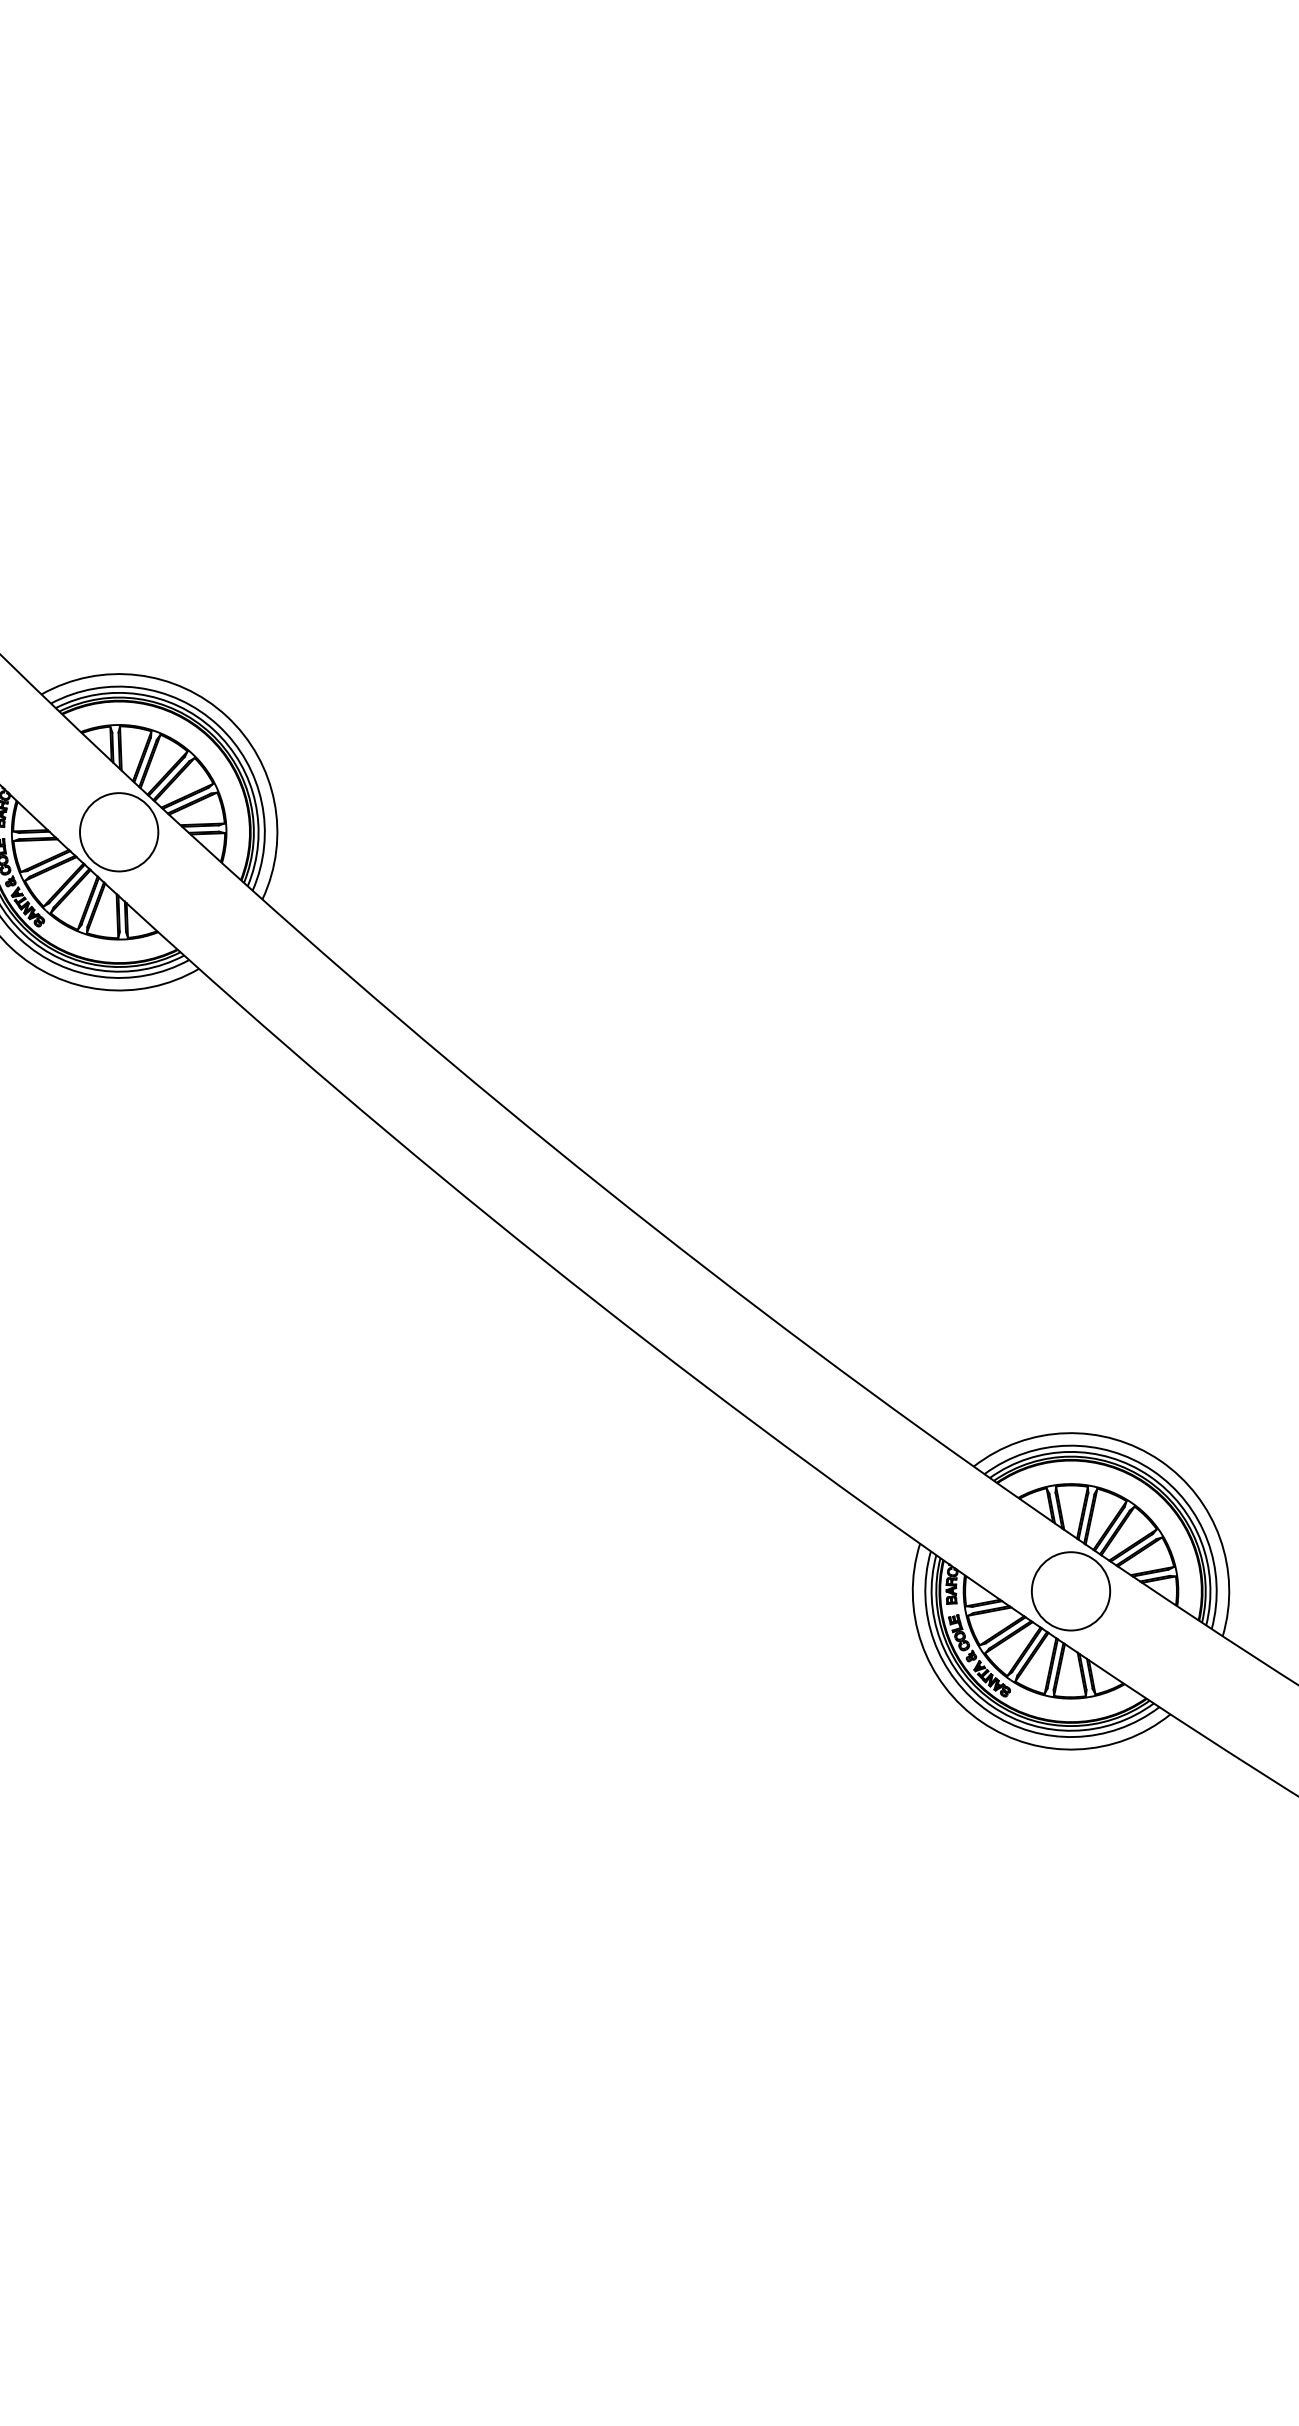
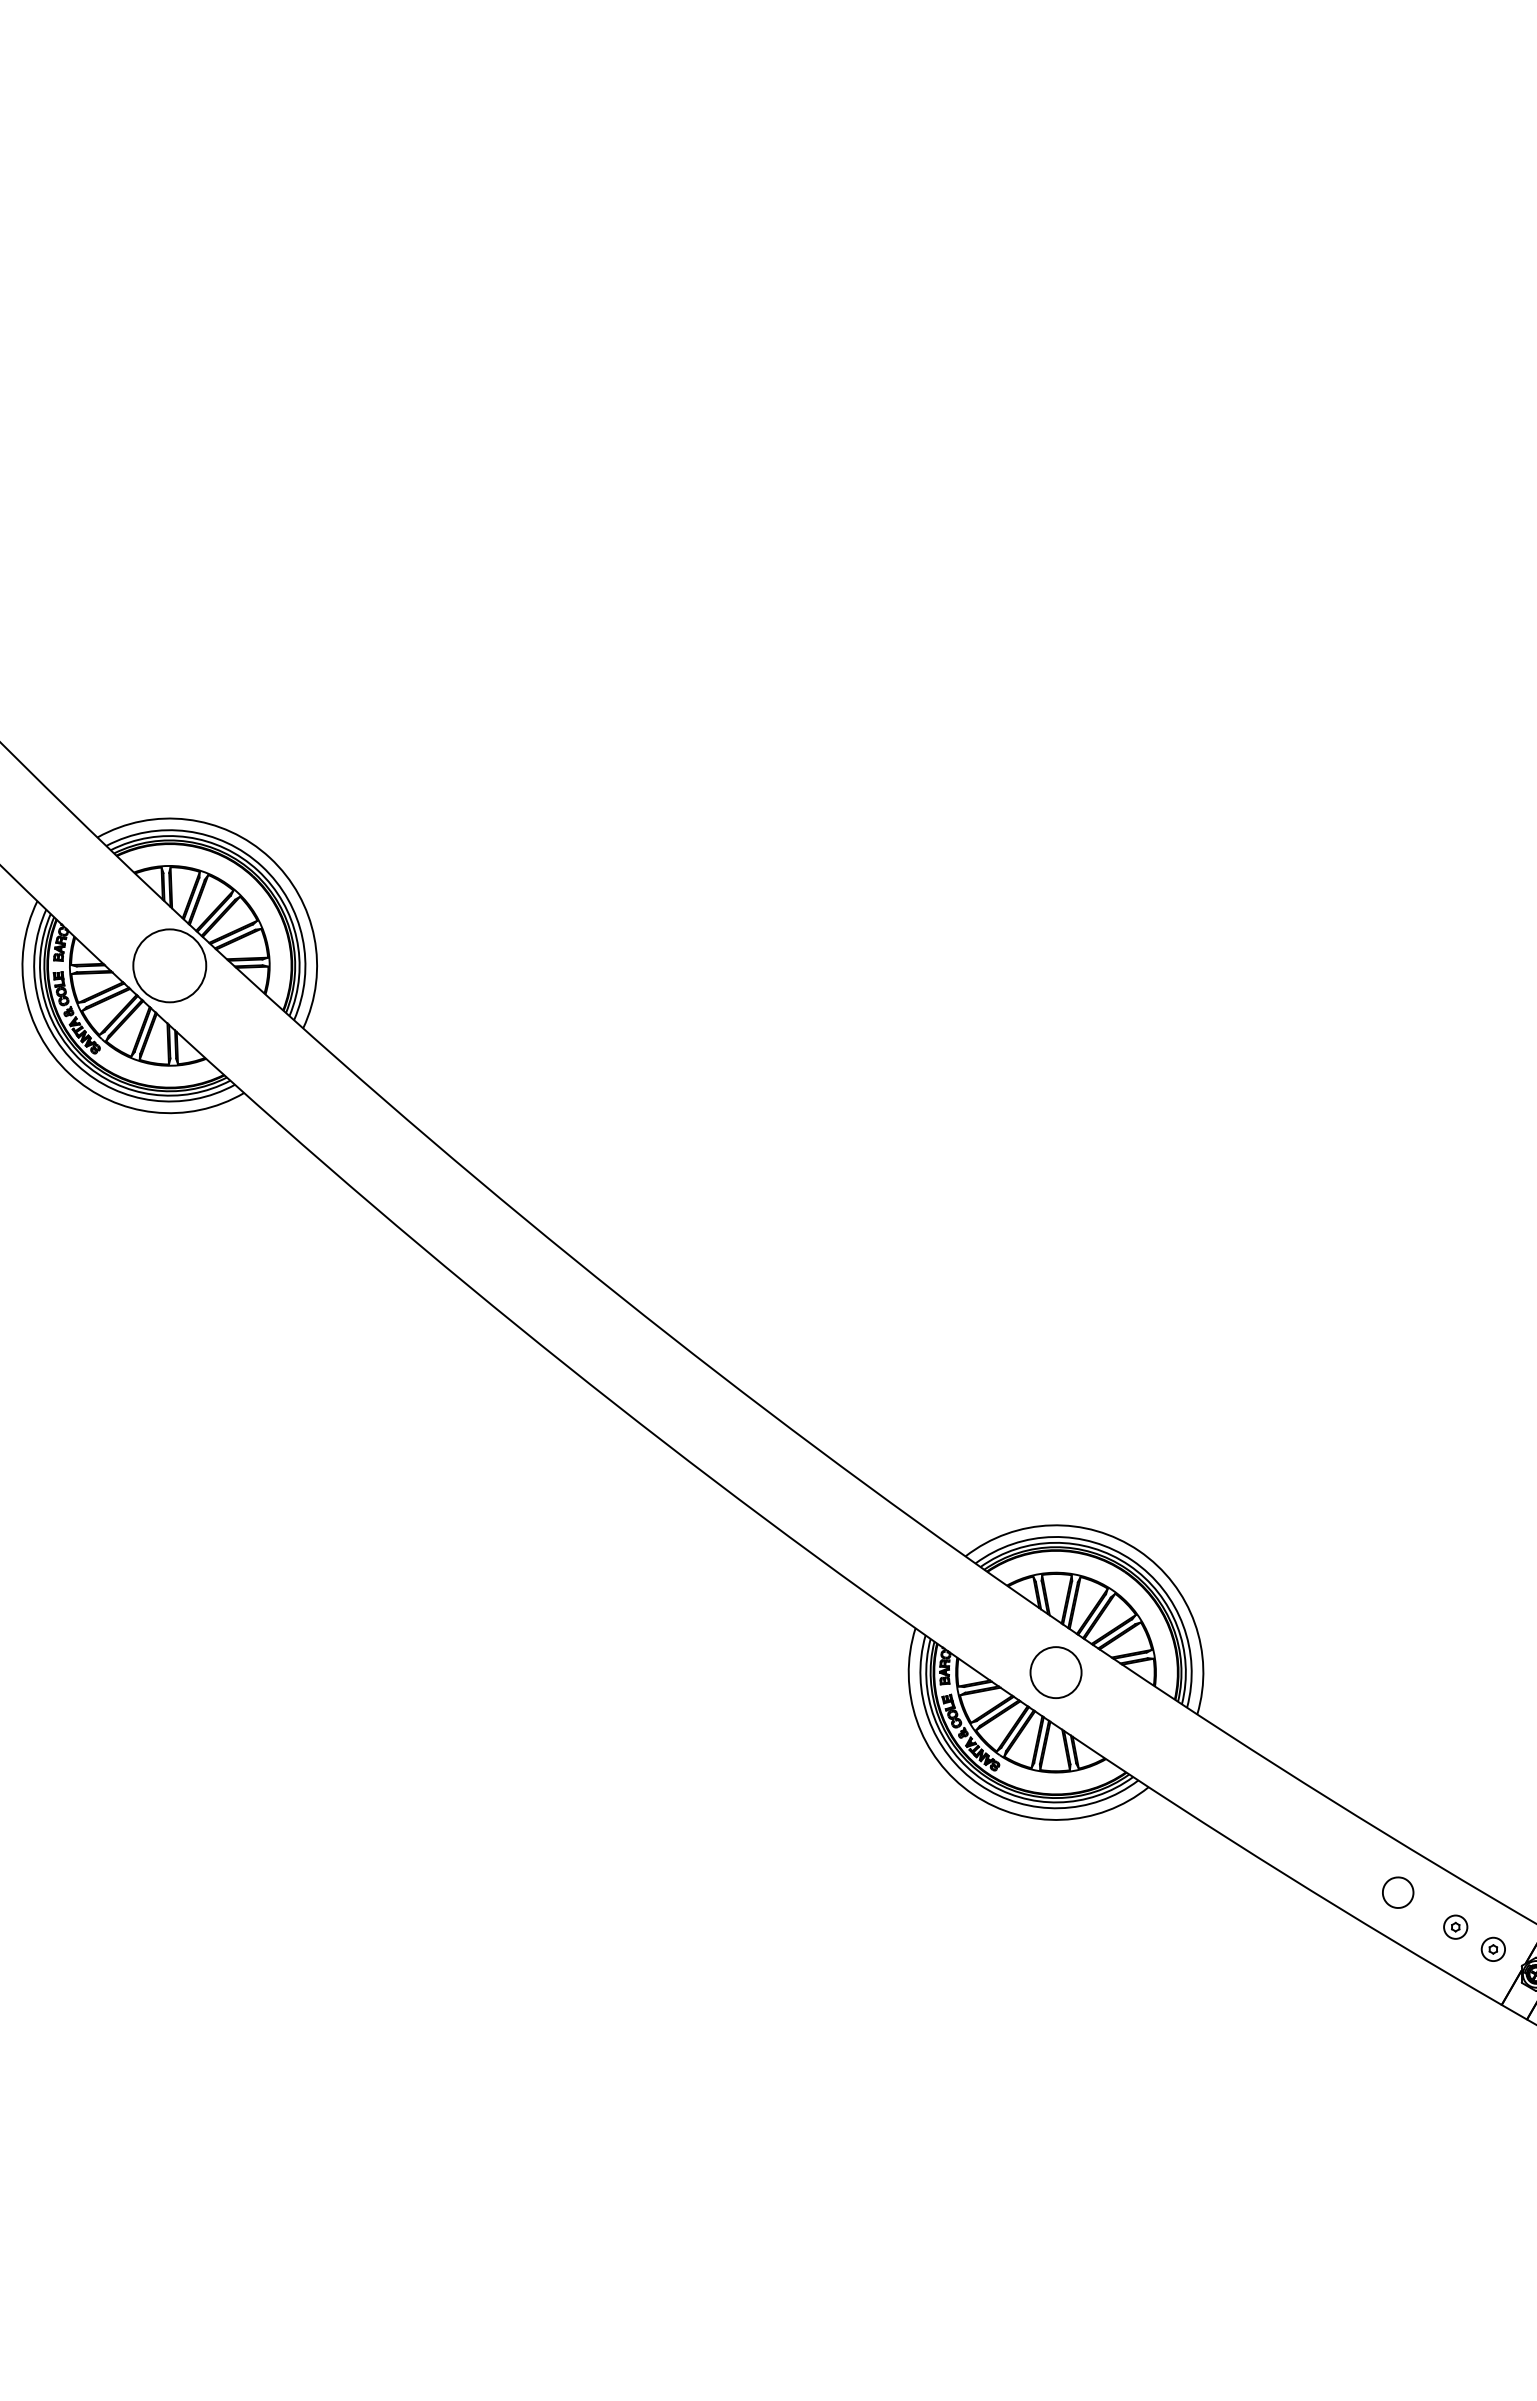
circle: (1070, 1591) -> (1055, 1672), size x0.7

